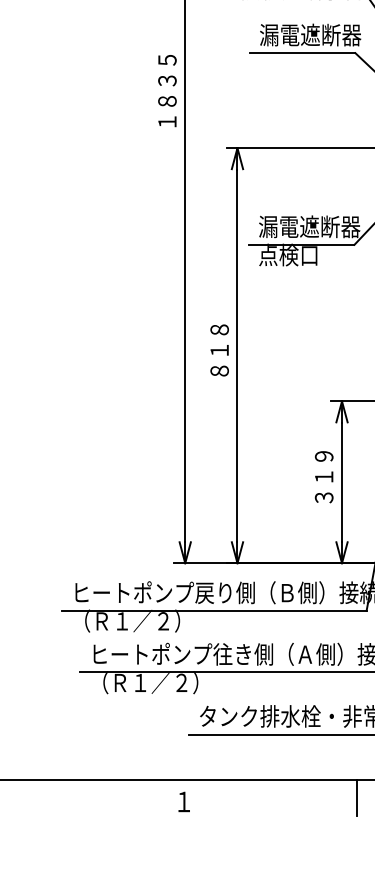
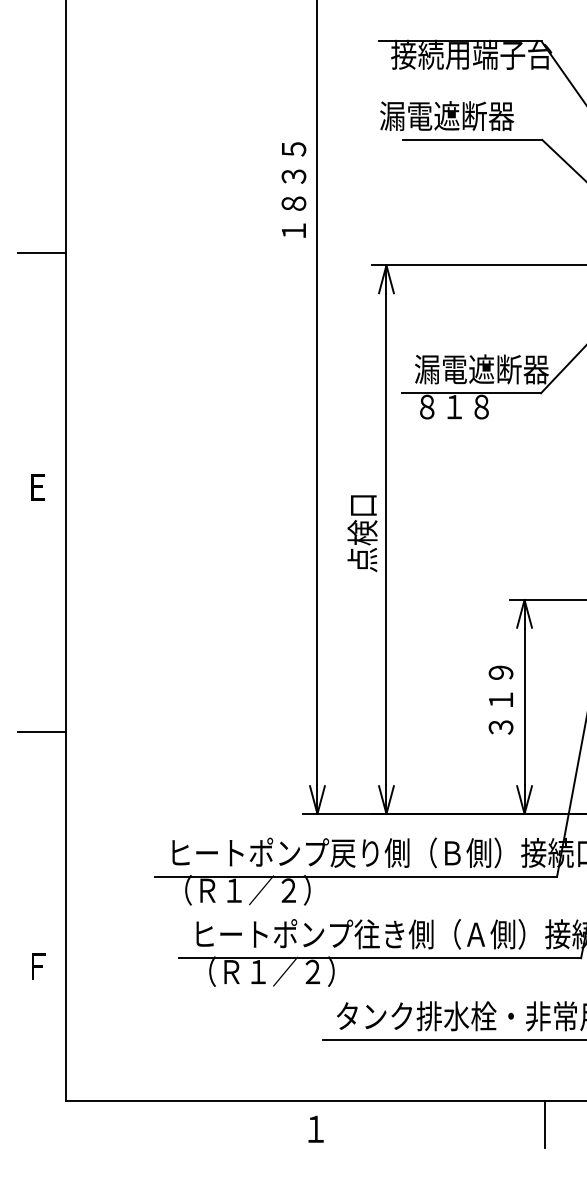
text: (310, 35) -> (447, 116), moved
text: (288, 254) -> (453, 406), 点検口 -> ８１８
text: (219, 351) -> (362, 533), ８１８ -> 点検口

